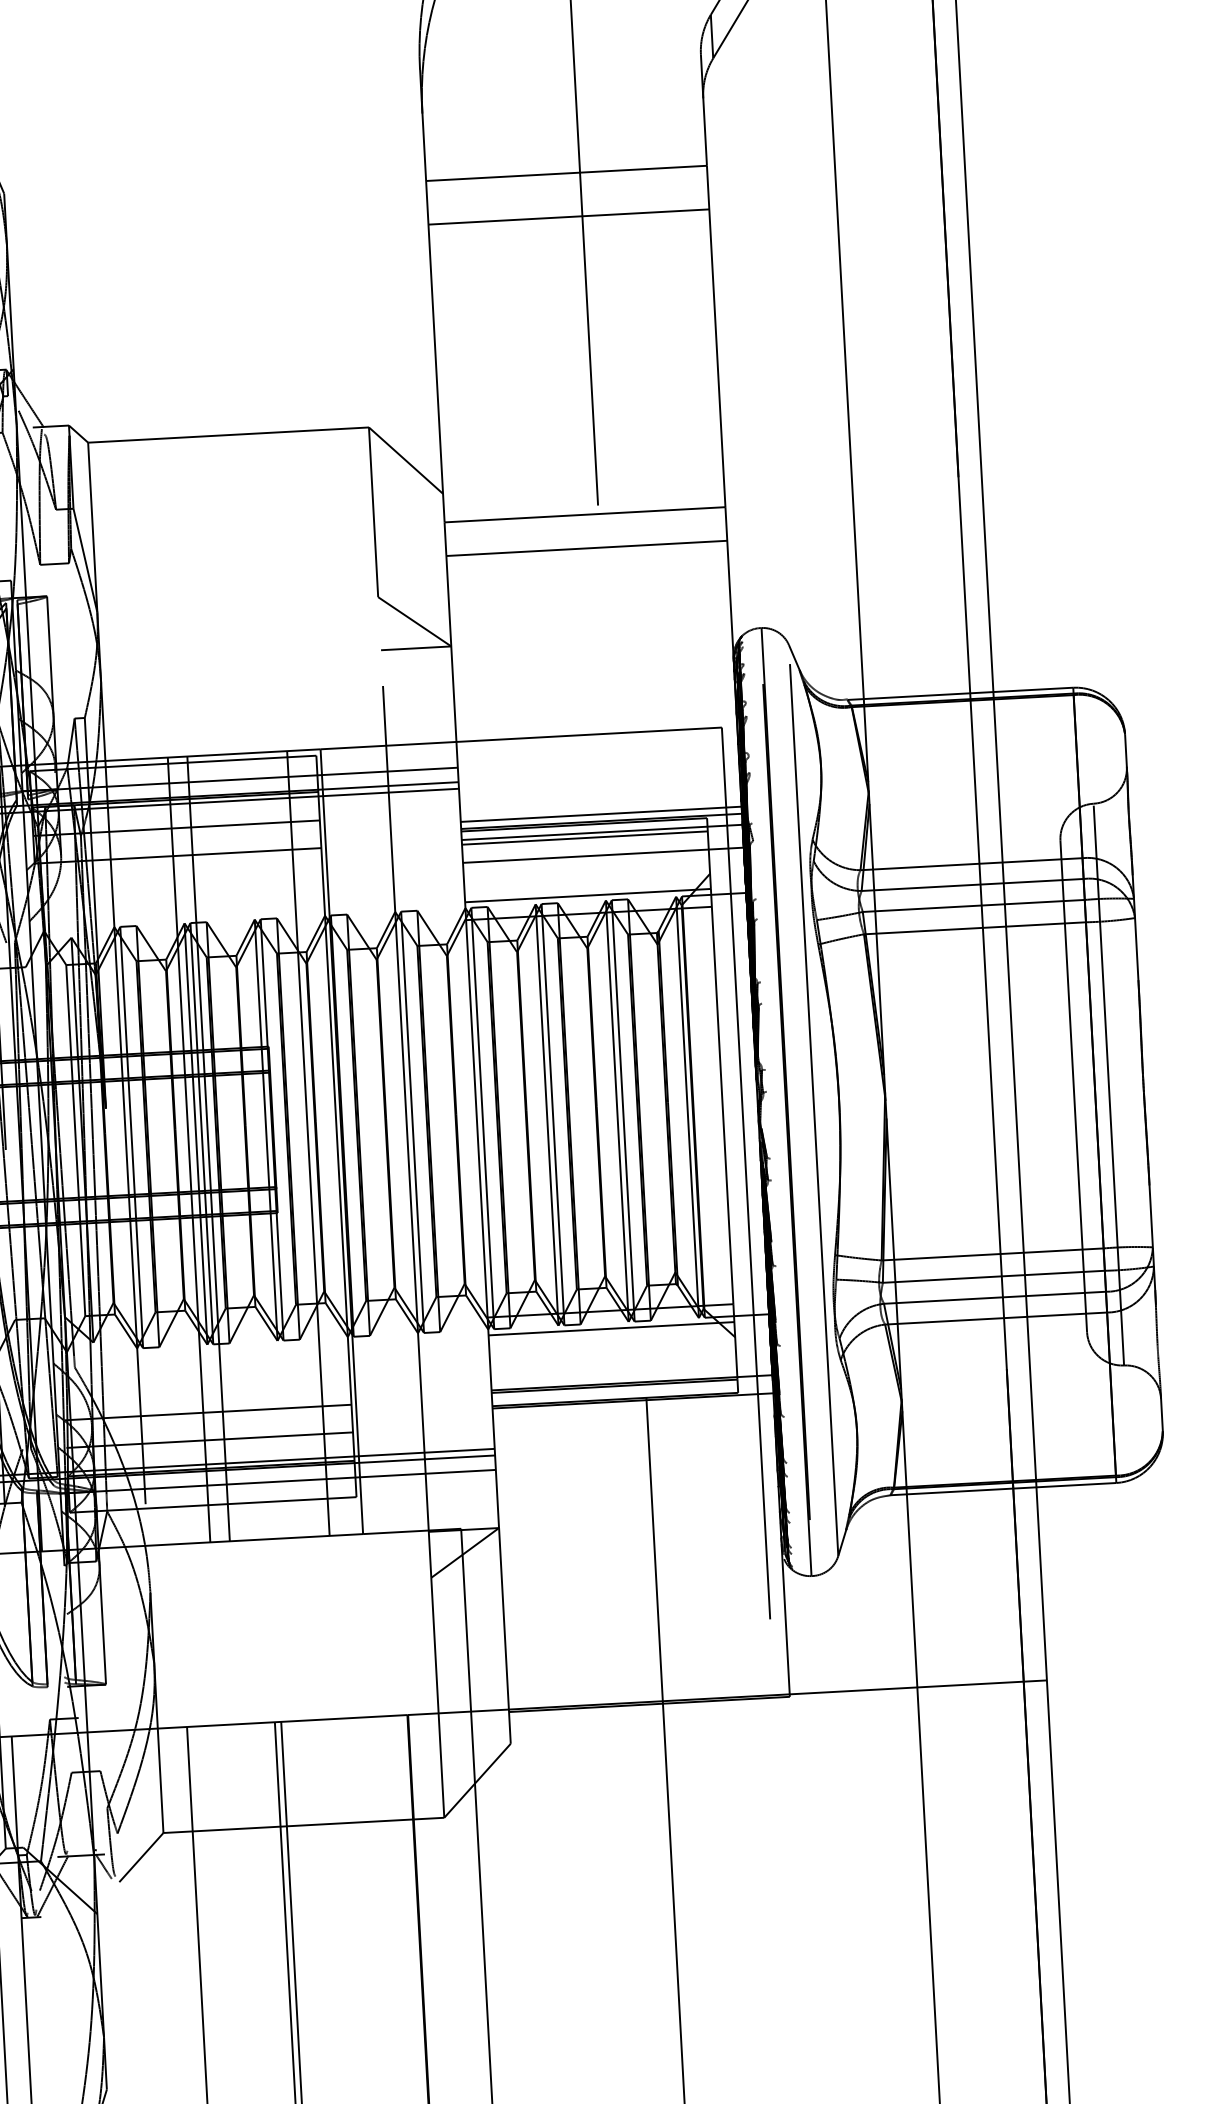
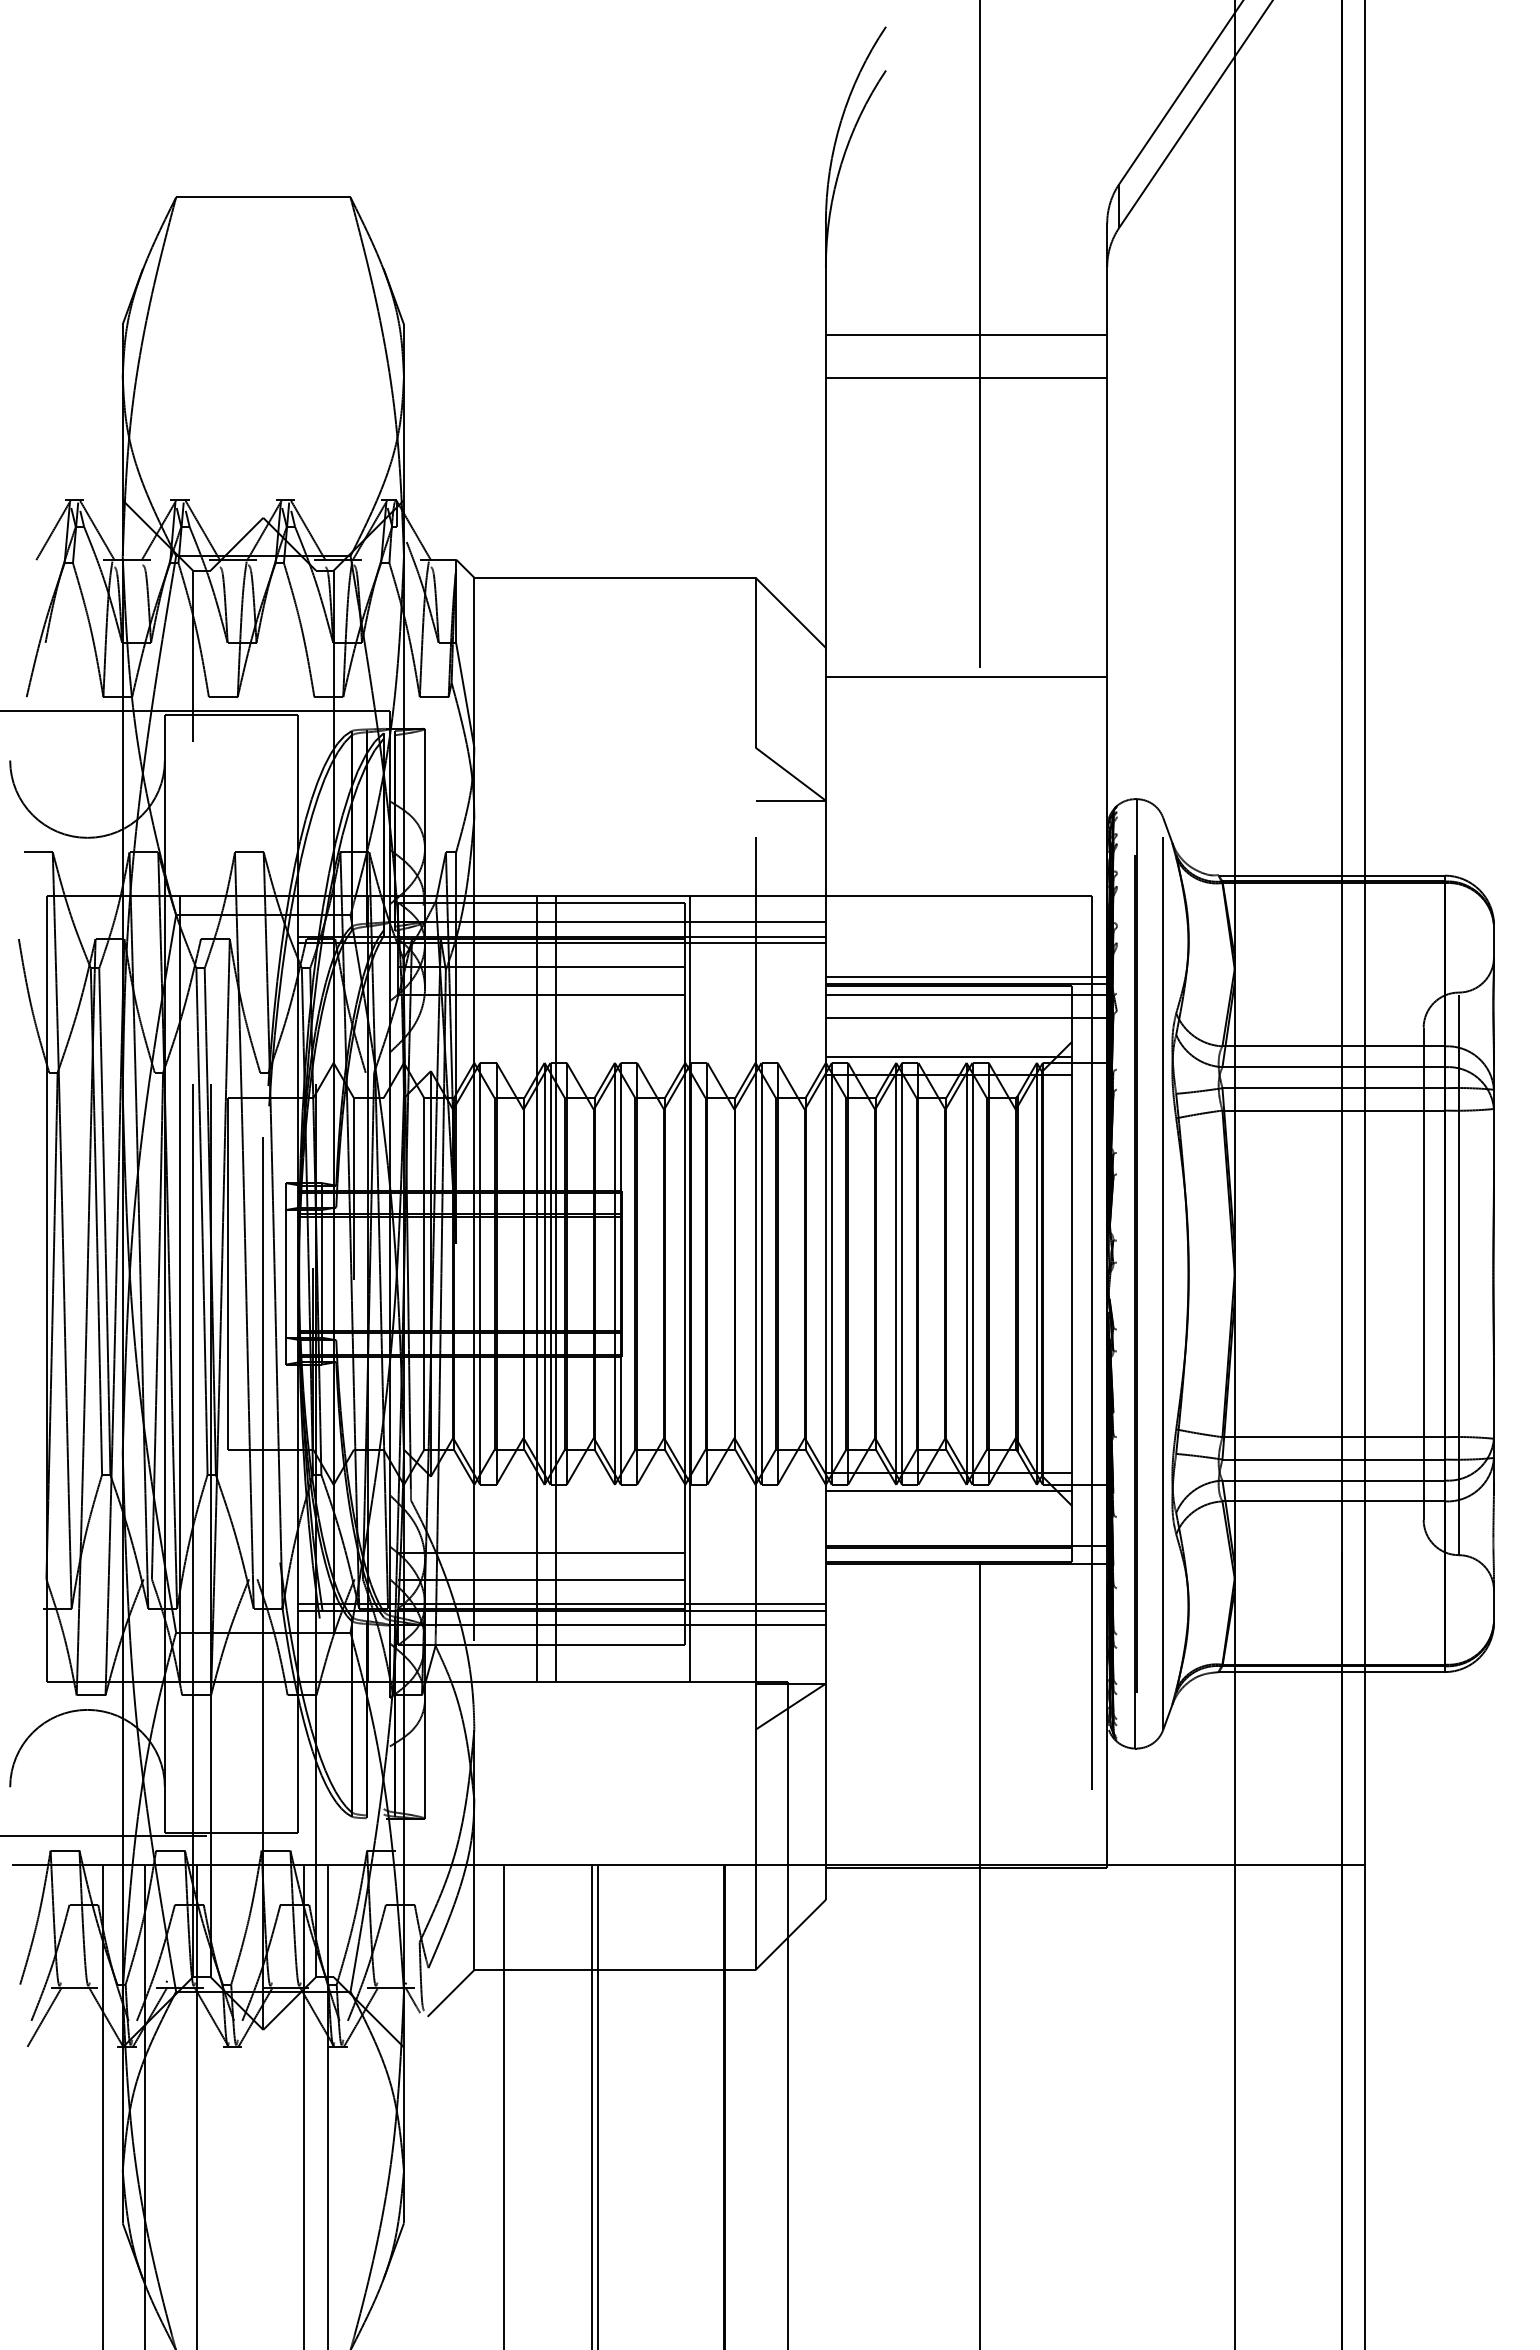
line: (586, 548) -> (966, 710), removed
line: (584, 838) -> (948, 999), removed
line: (308, 1143) -> (656, 1289), removed

